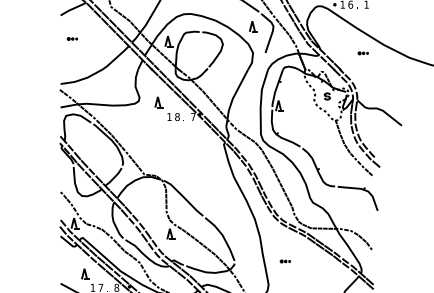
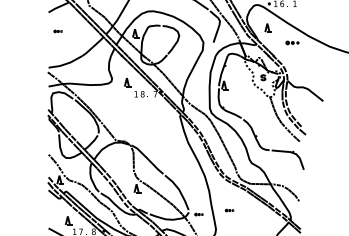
part: (253, 26) -> (268, 27), moved
part: (362, 53) -> (291, 43), size x1.6
part: (246, 266) -> (198, 214), added

